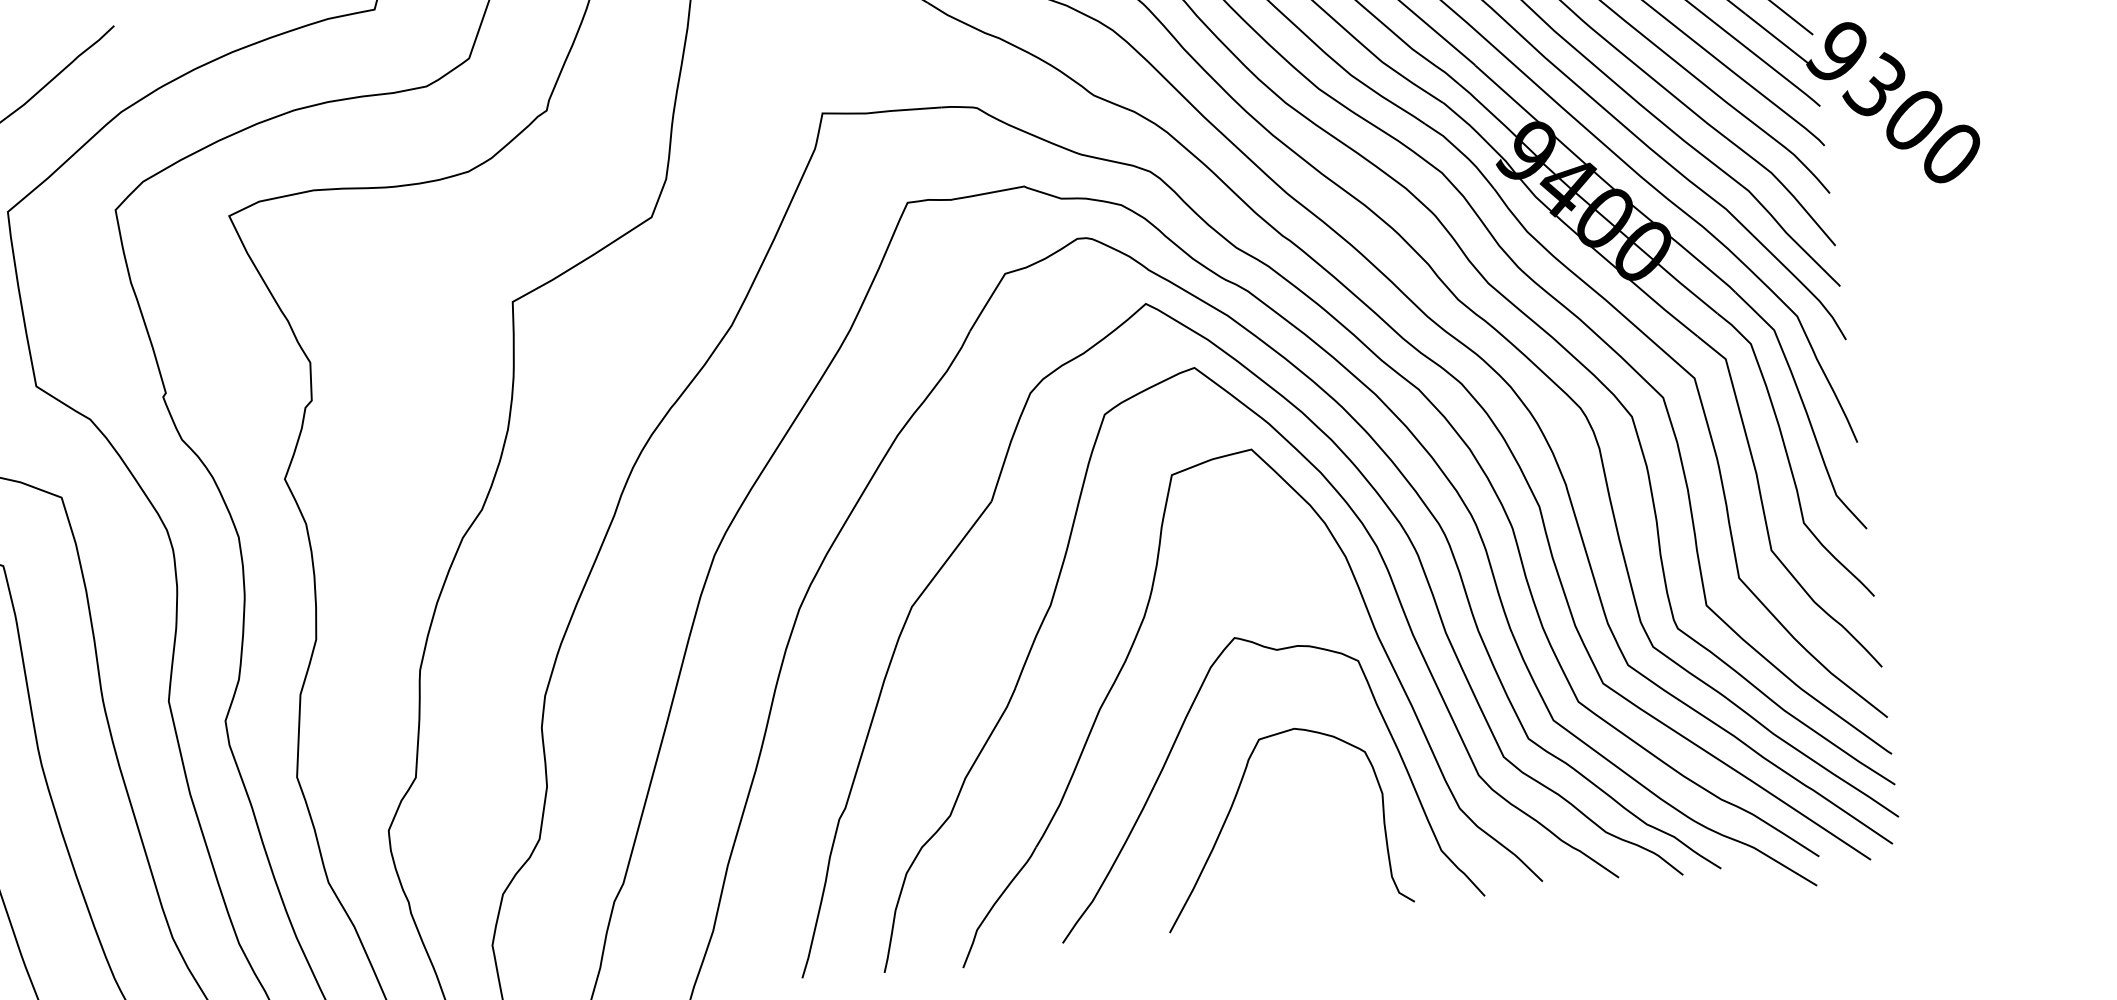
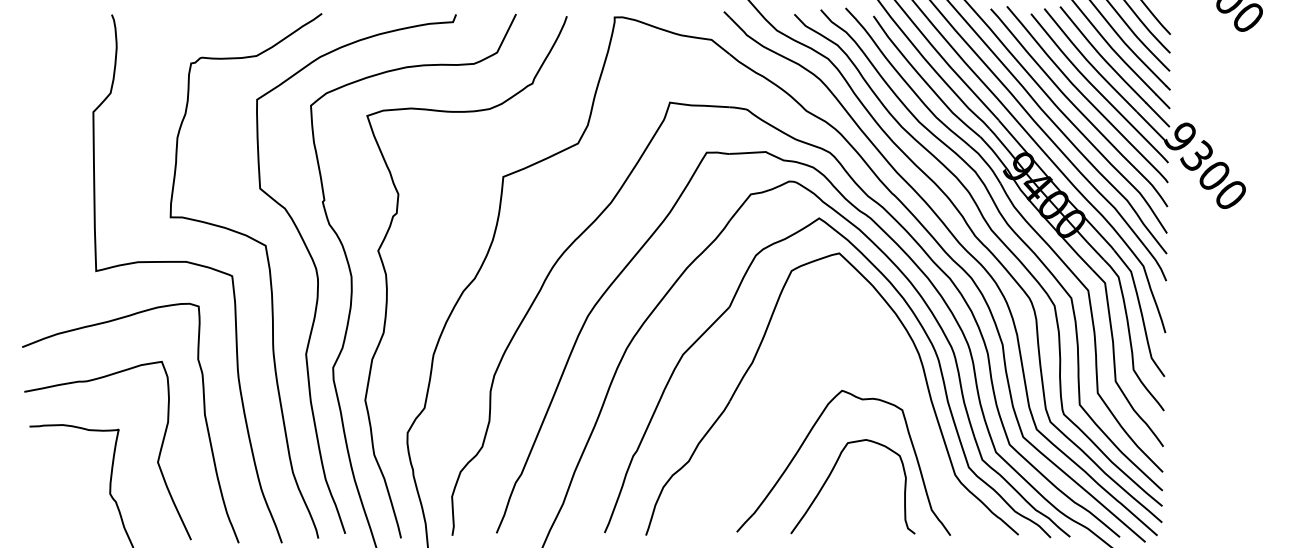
part: (1132, 650) -> (790, 390), removed

